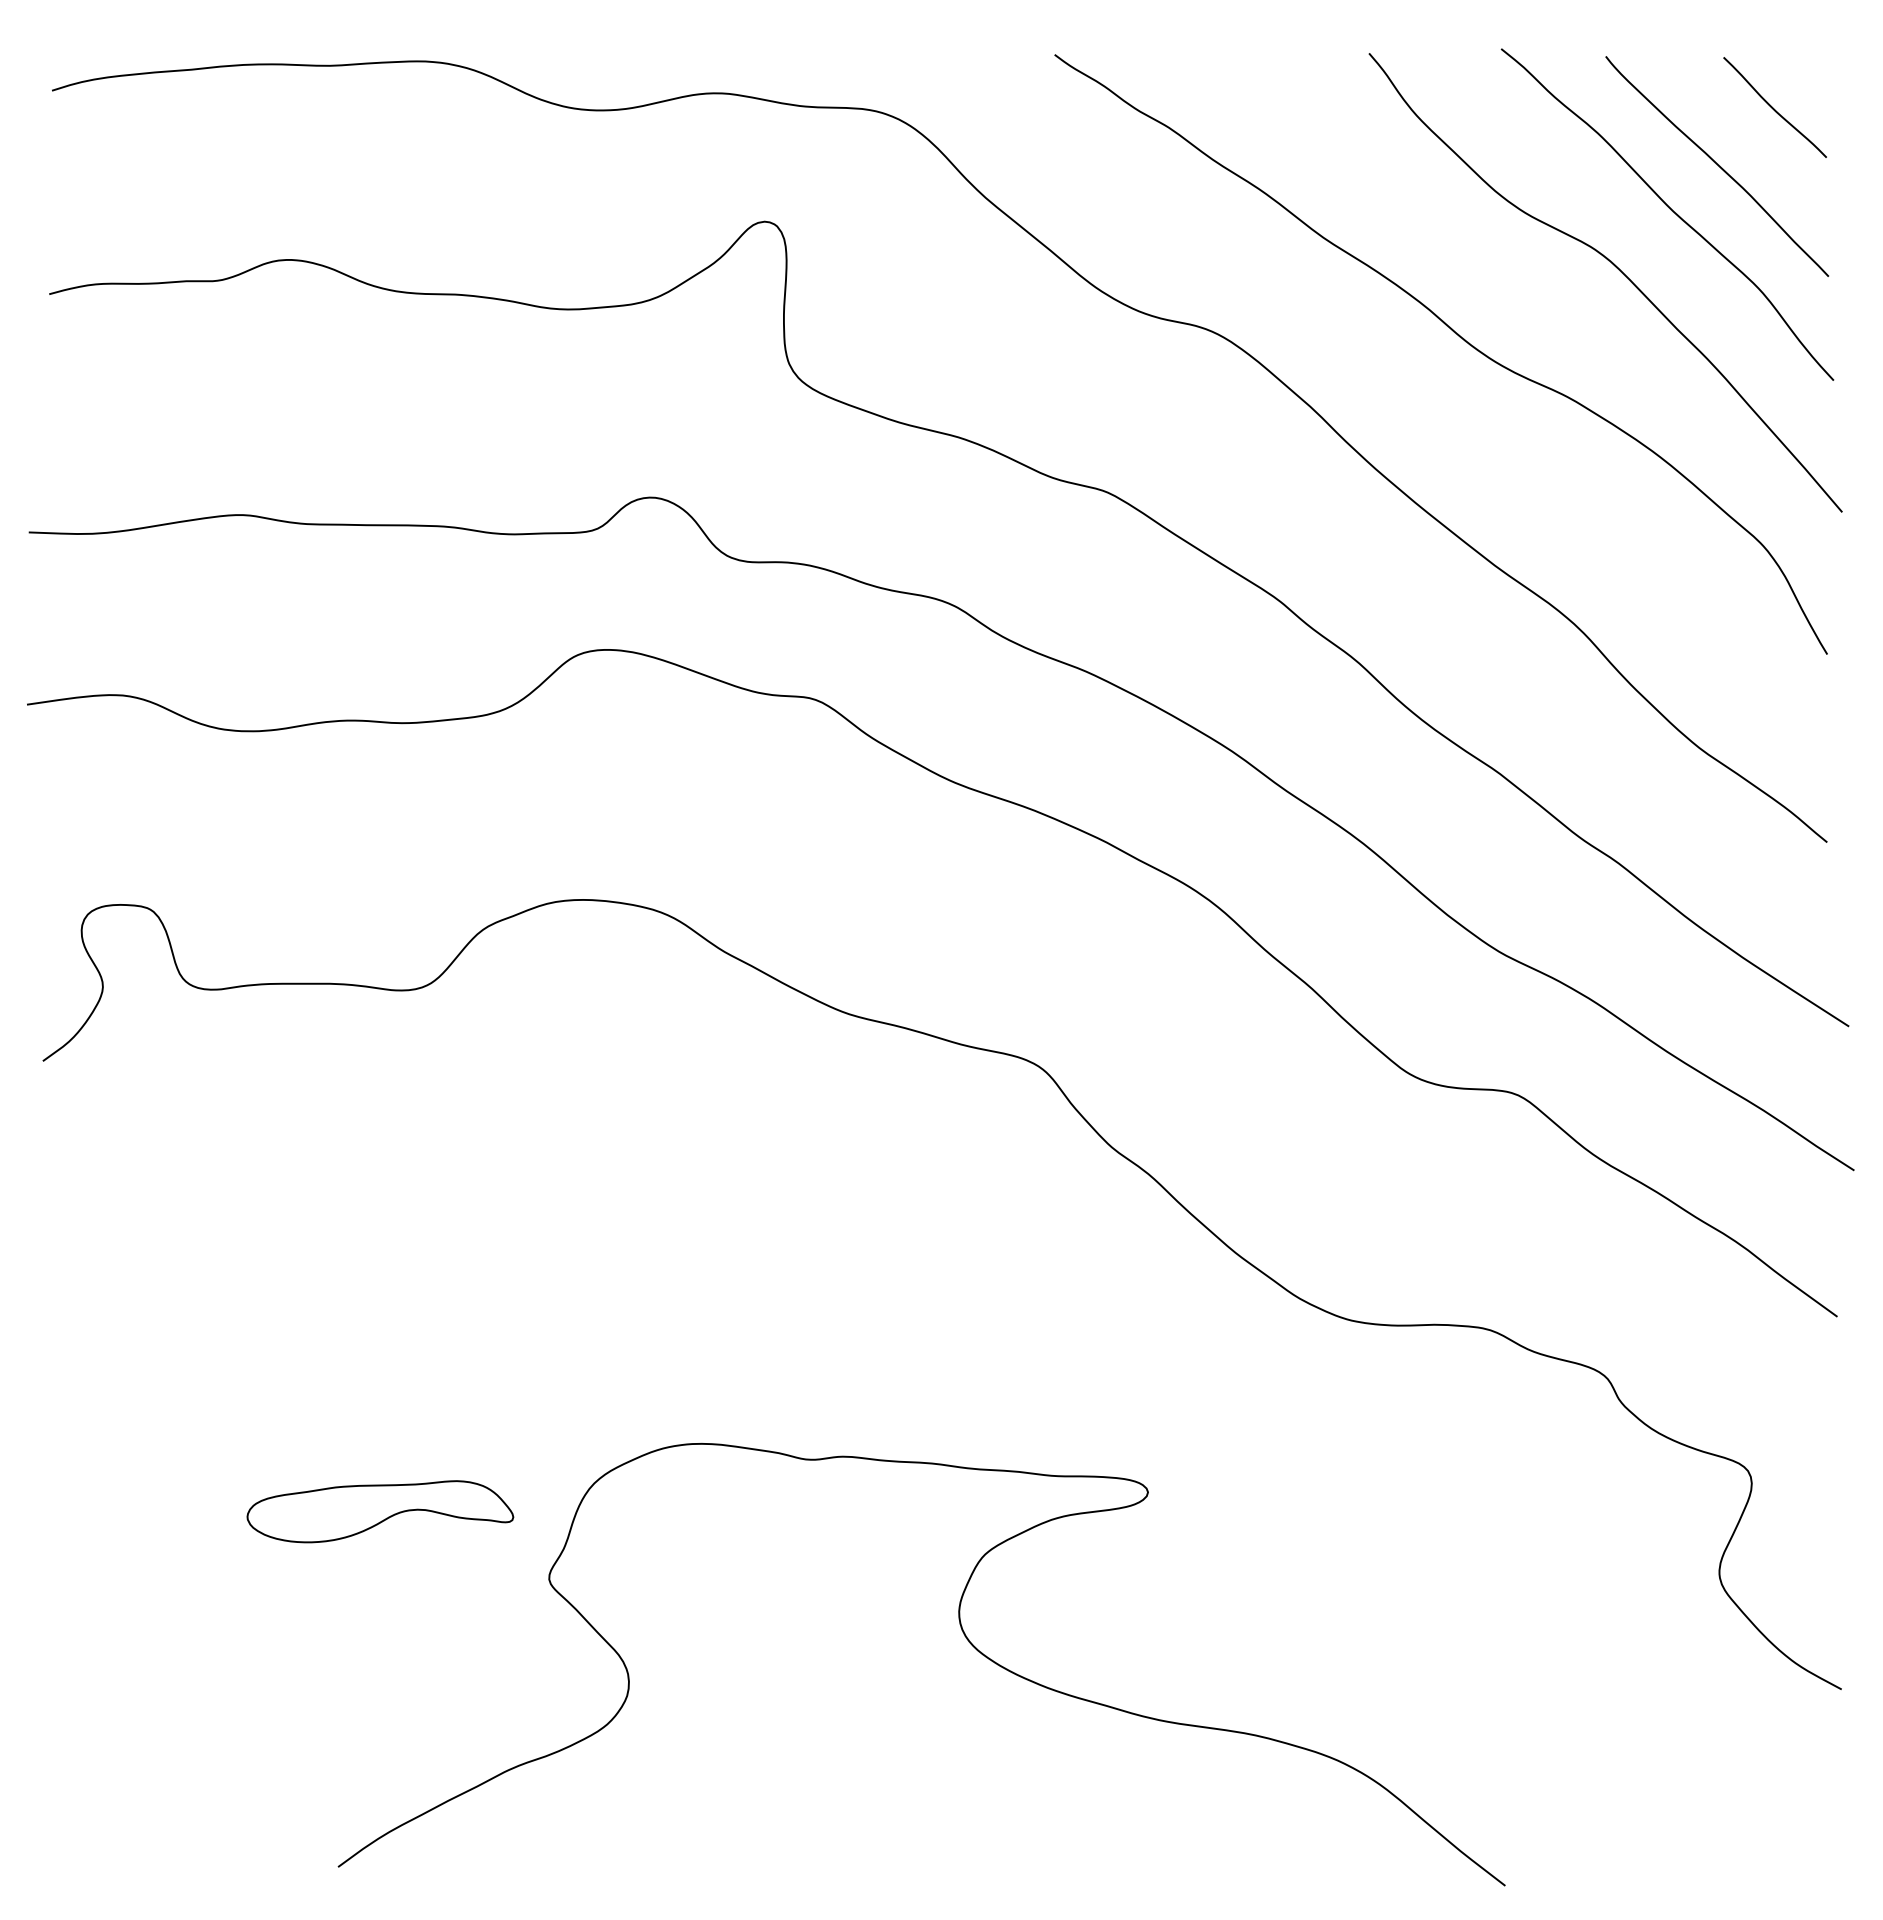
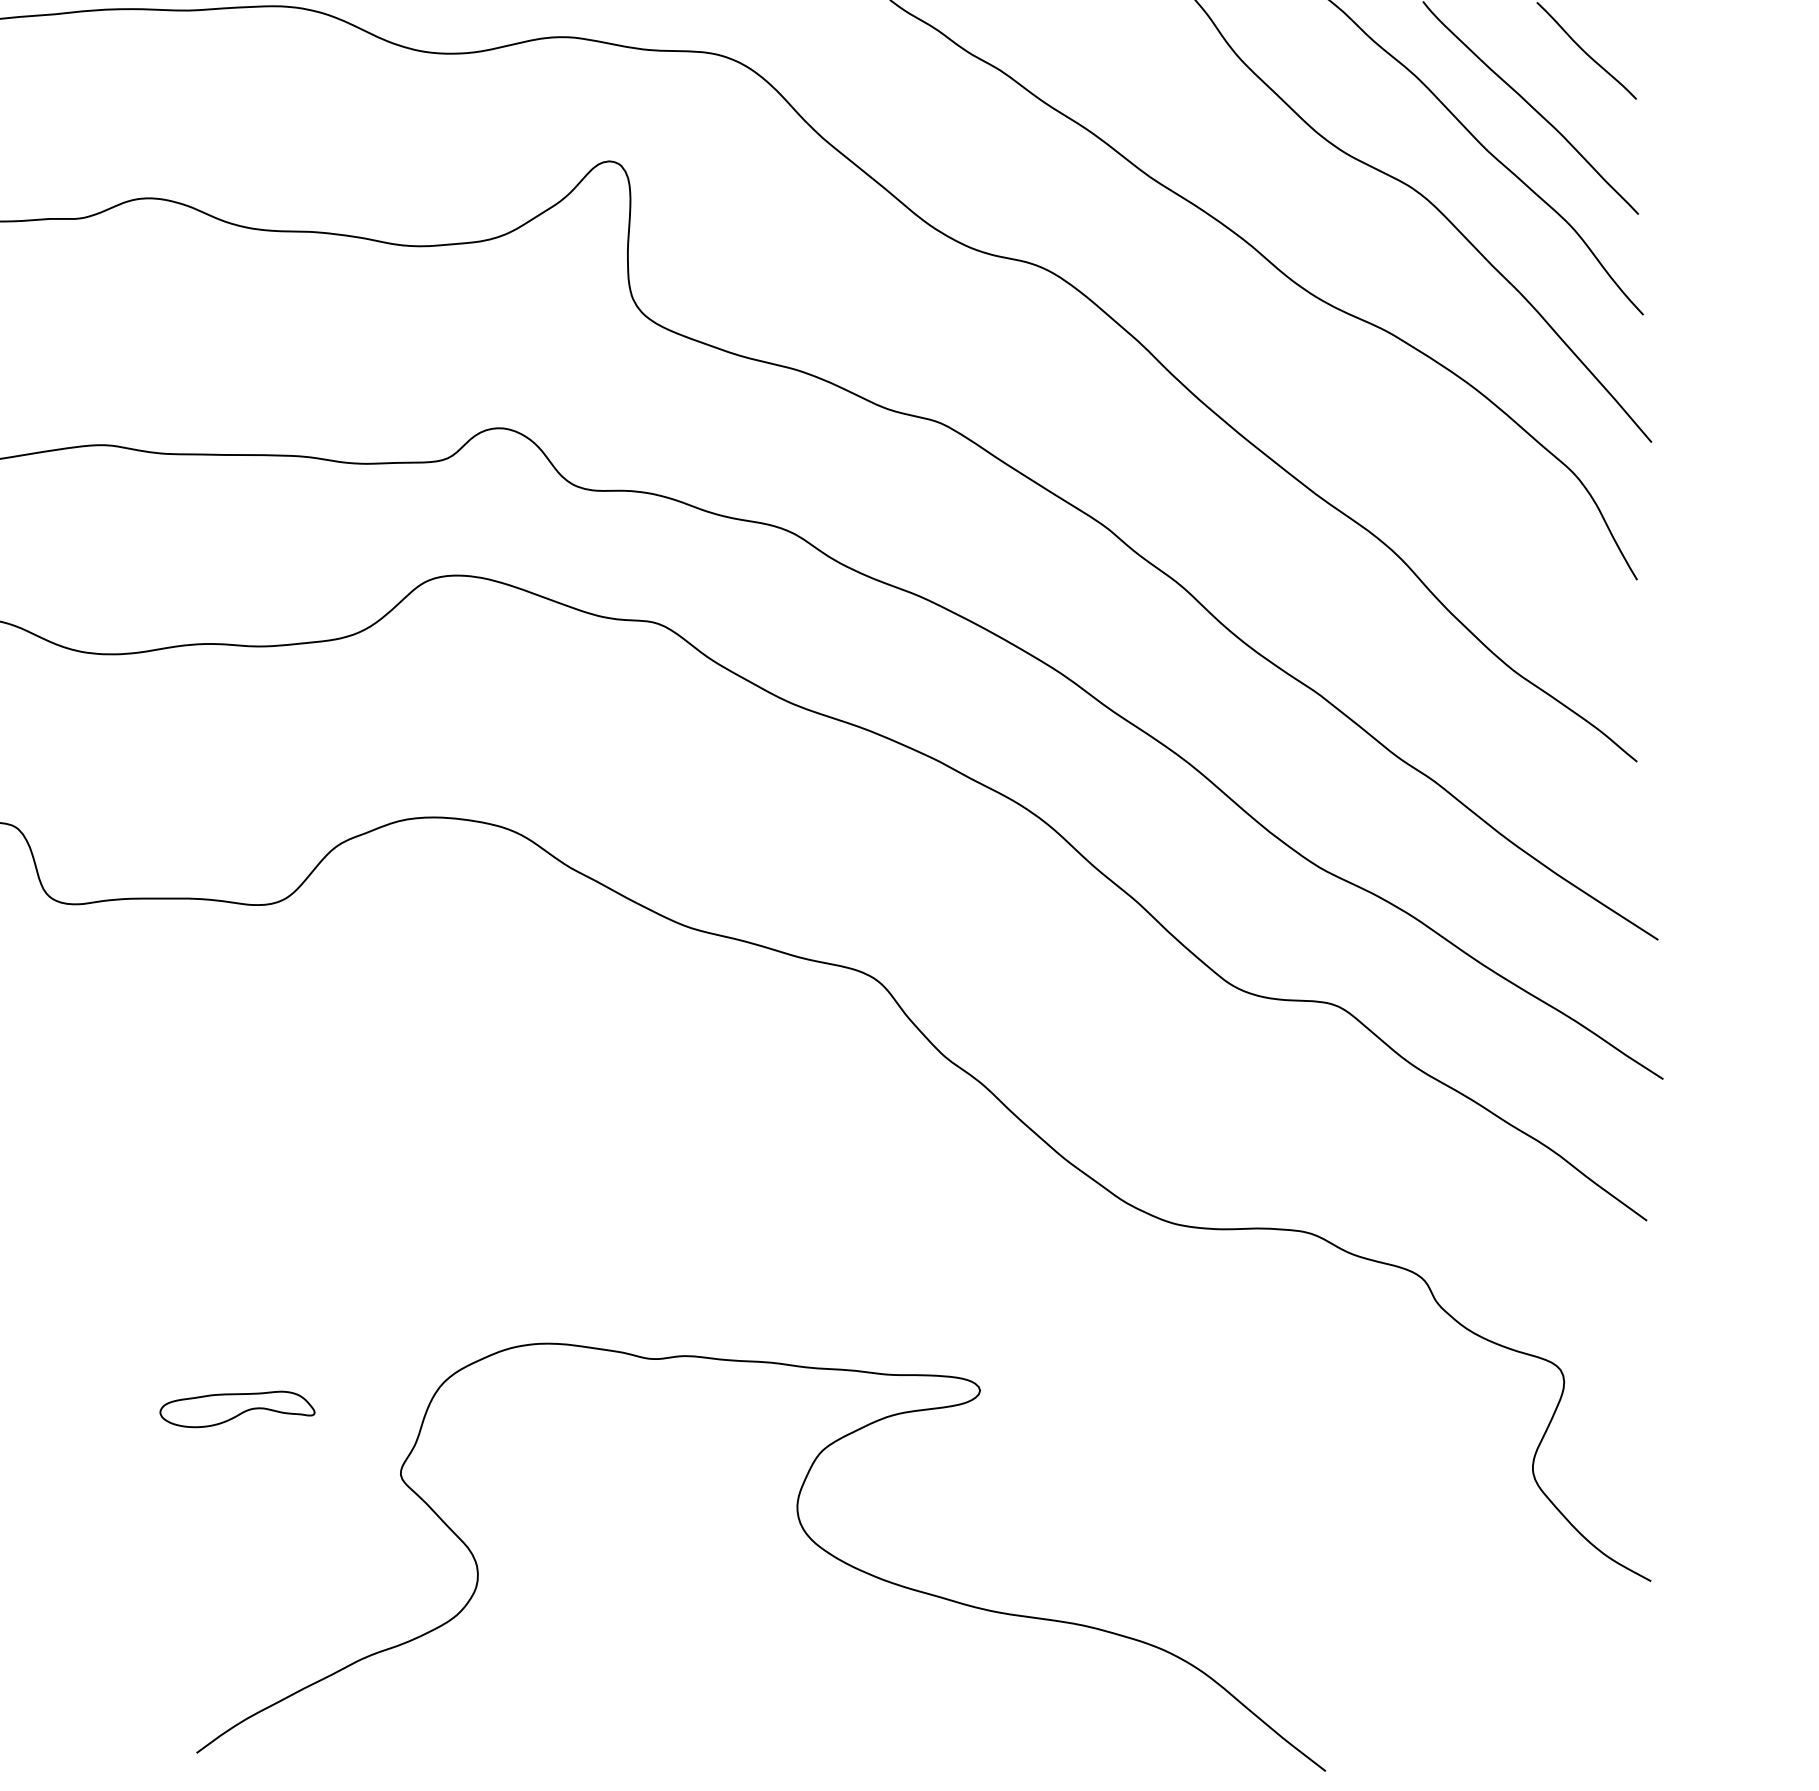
part: (380, 1511) -> (237, 1409), size x0.6

